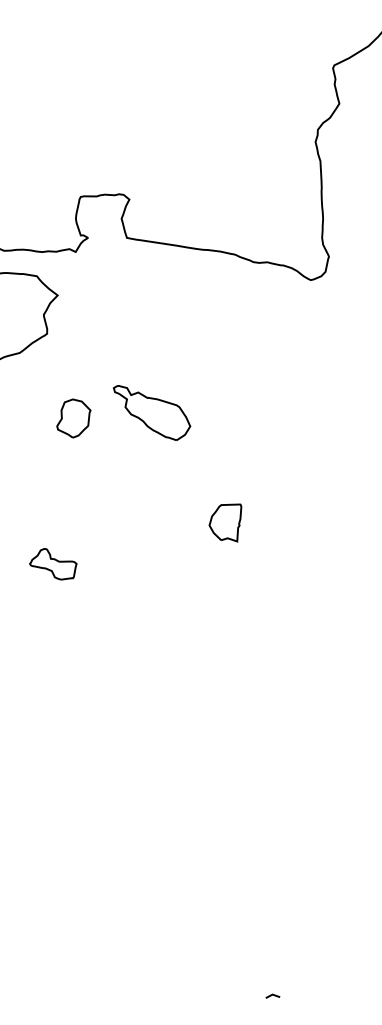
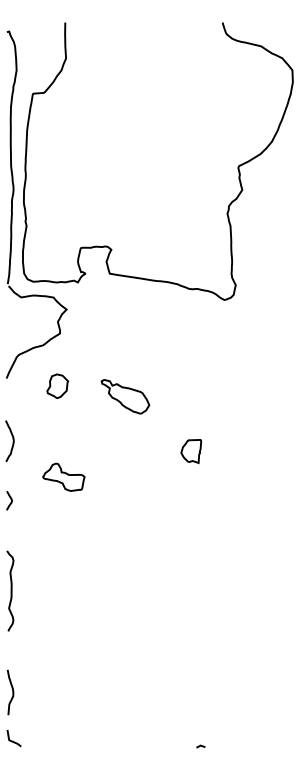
part: (152, 412) -> (125, 396), moved
part: (73, 417) -> (57, 385), moved
part: (225, 523) -> (191, 451), moved
part: (52, 563) -> (63, 476), size x1.43

